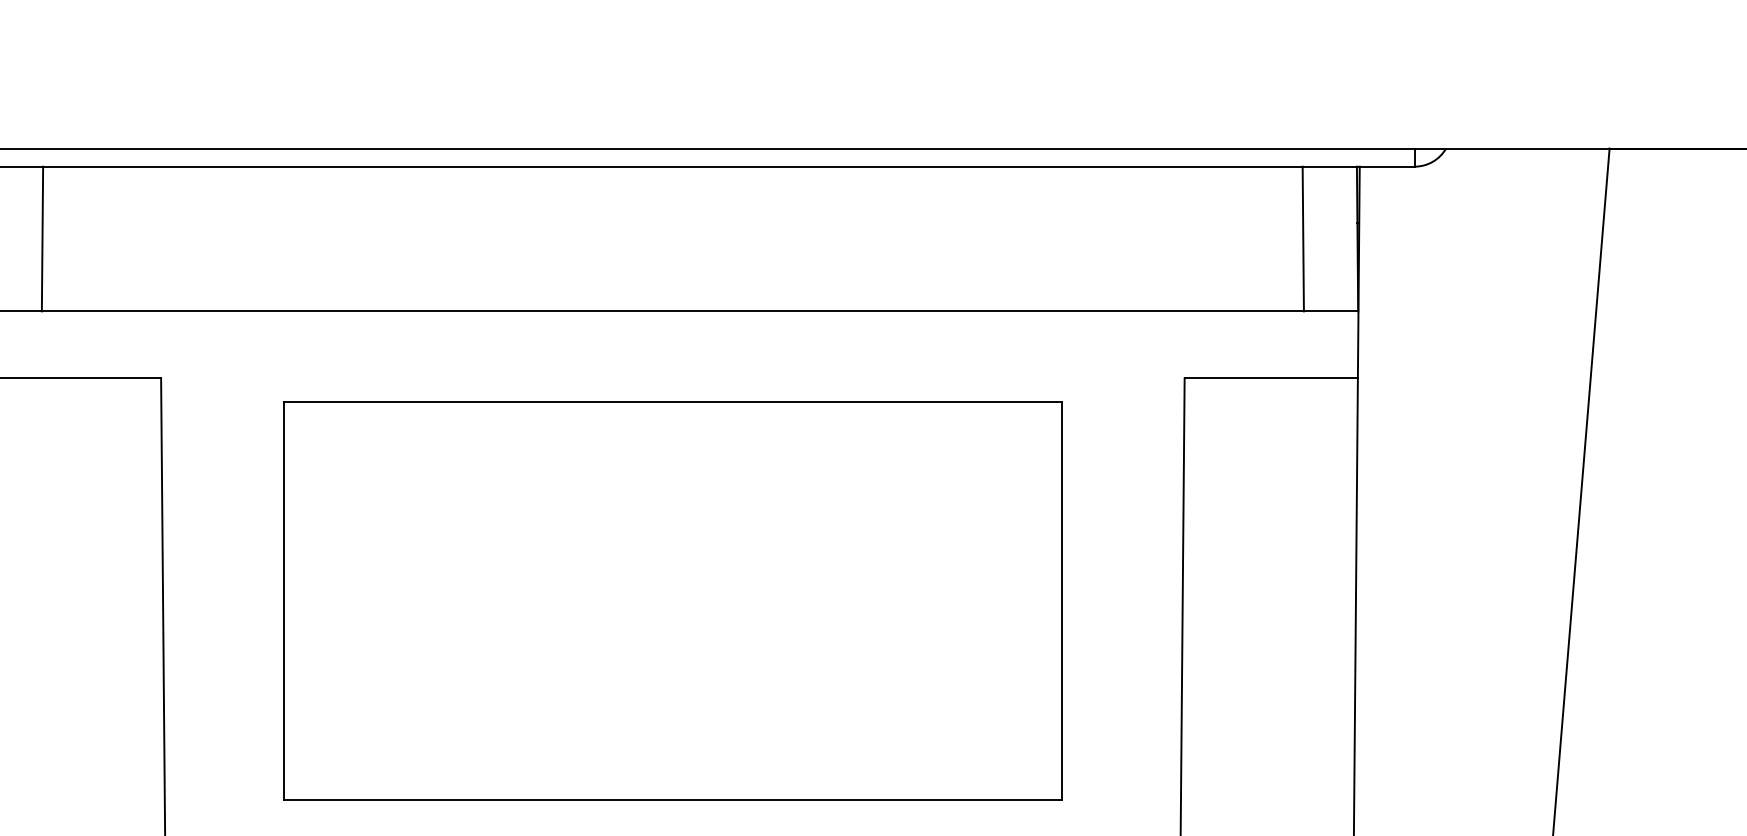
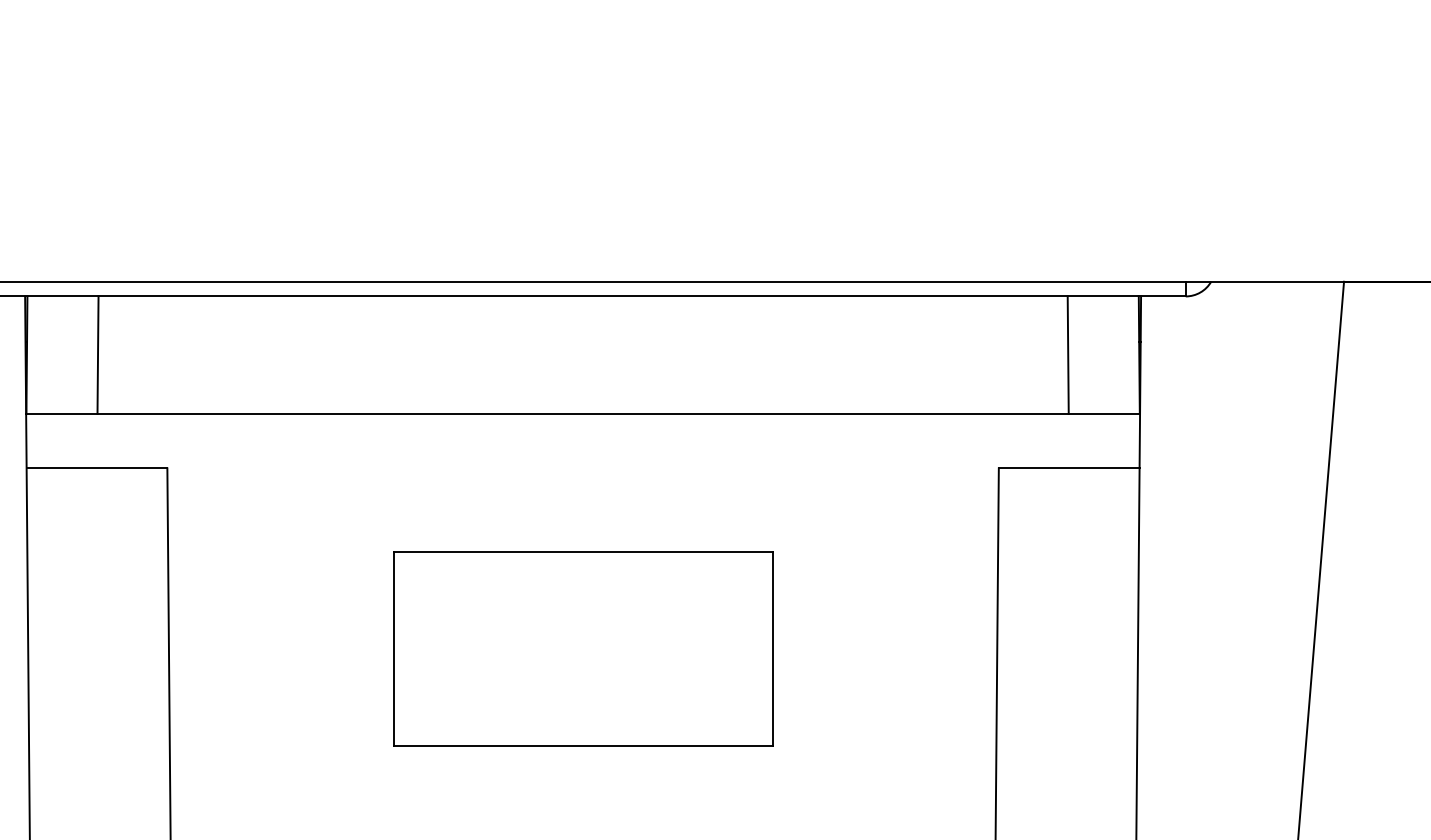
line: (41, 239) -> (97, 355), moved
line: (1302, 239) -> (1067, 355), moved
part: (672, 600) -> (582, 648), size x0.6

